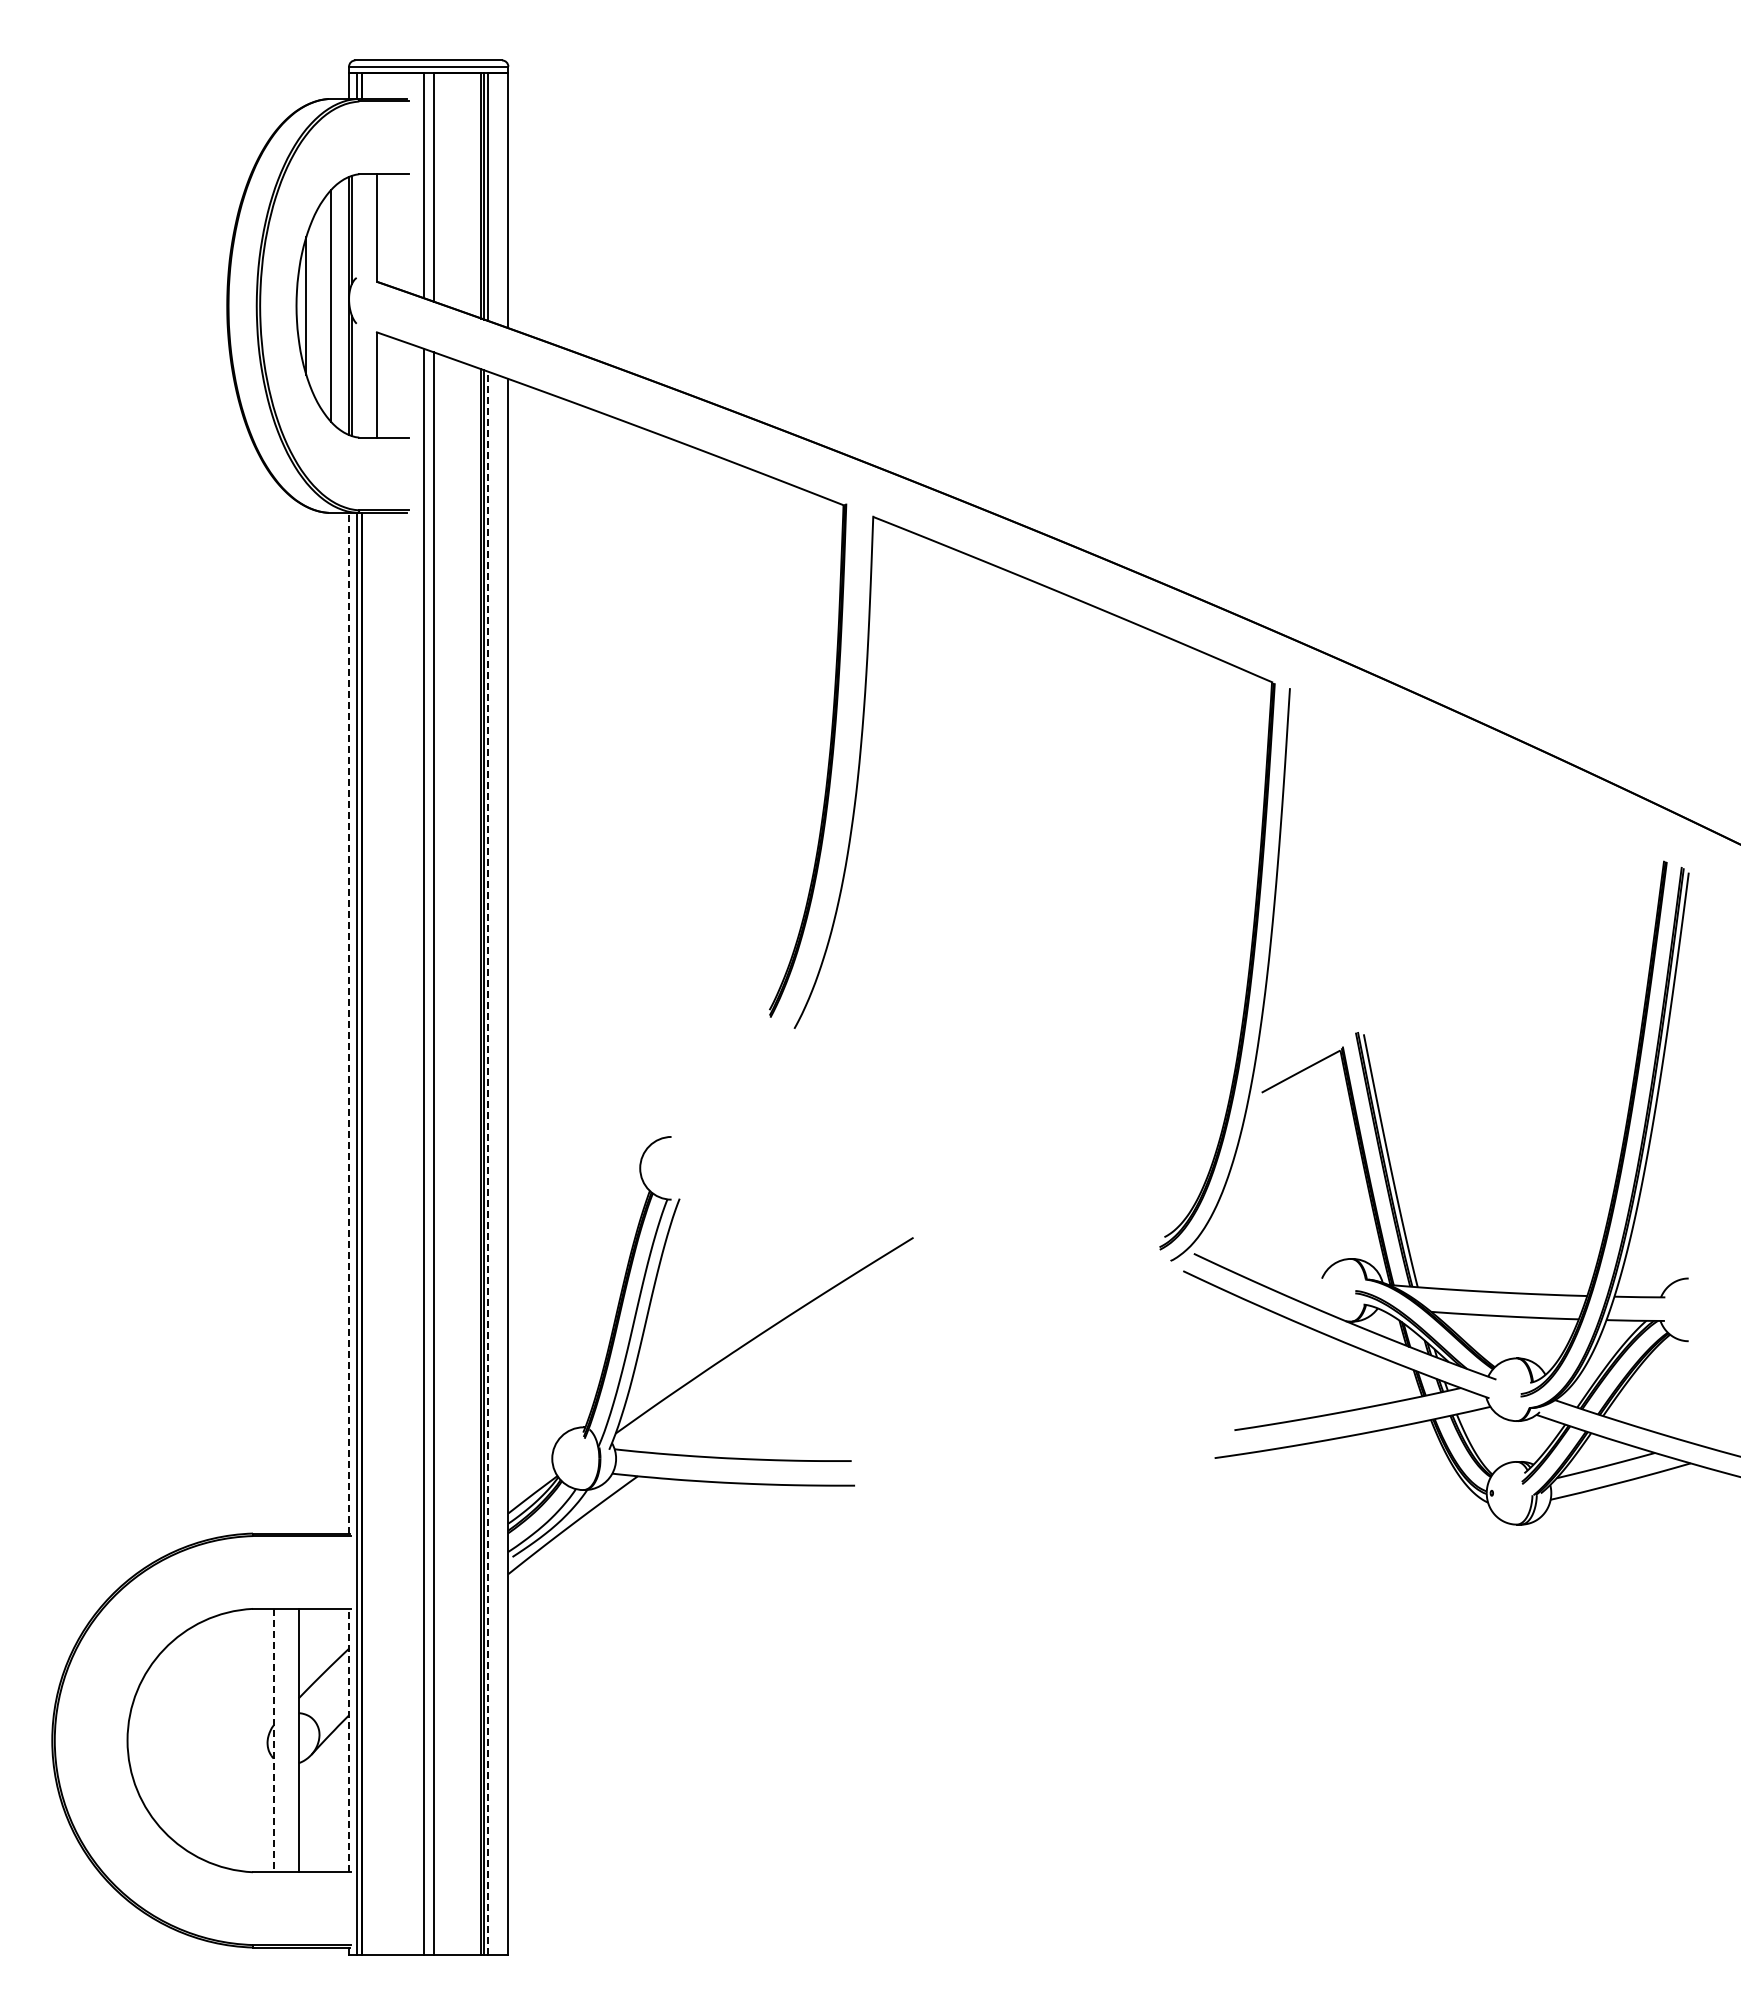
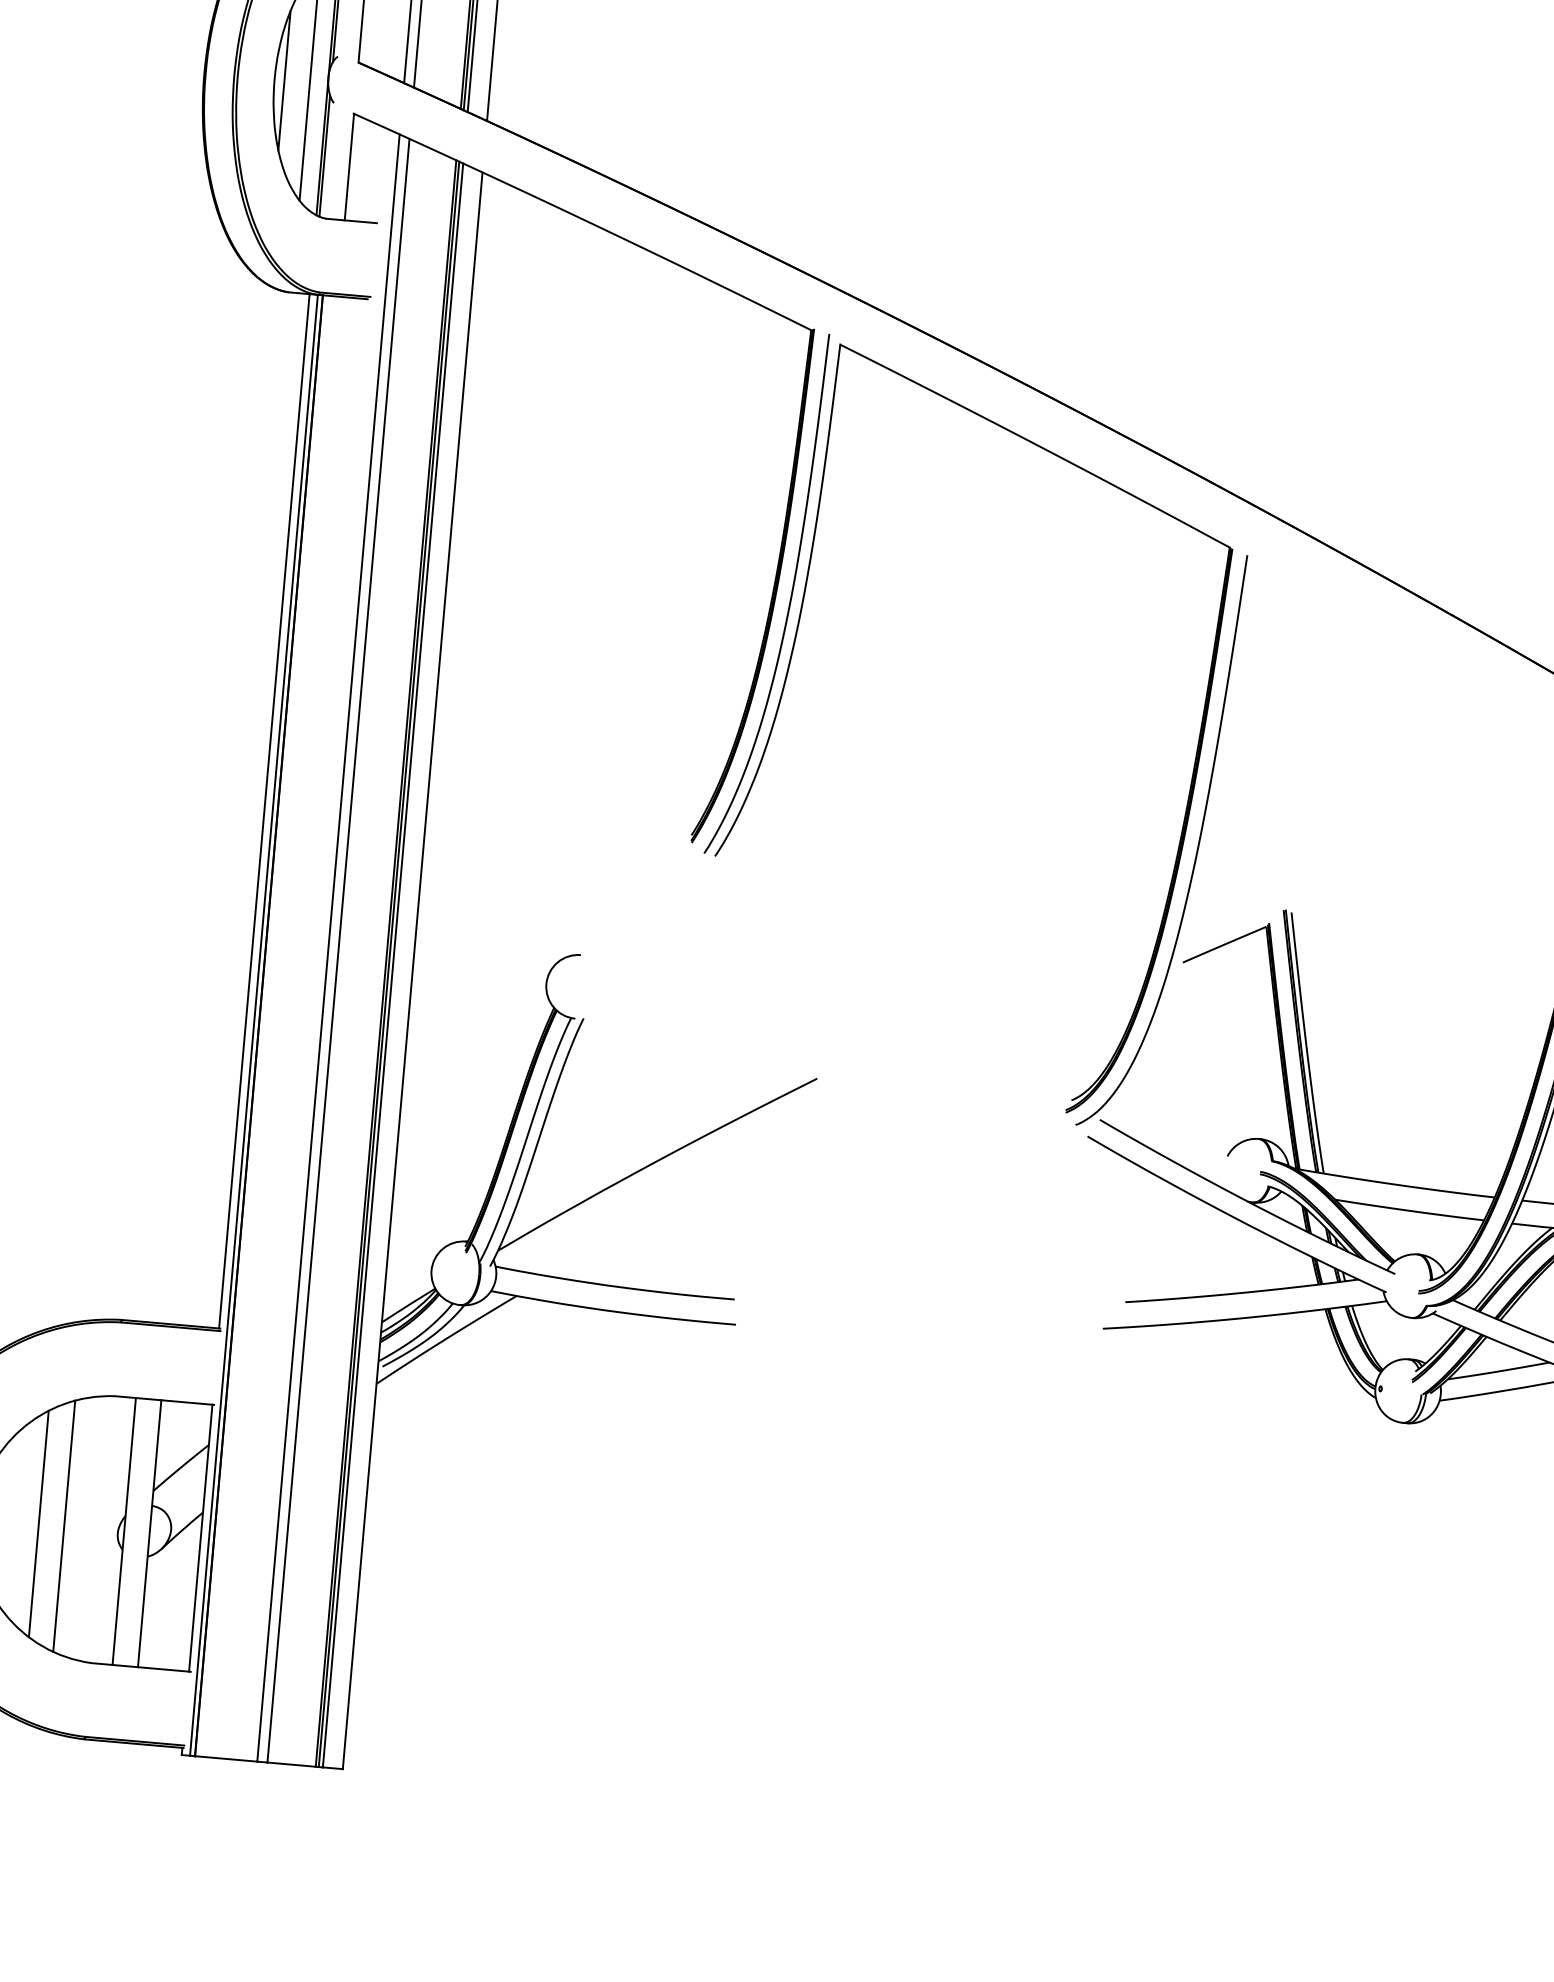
curve: (845, 770) -> (789, 599), added
line: (349, 1022) -> (264, 810), dashed -> solid
line: (488, 1162) -> (393, 964), dashed -> solid
line: (189, 1740) -> (38, 1523), added
line: (214, 1740) -> (64, 1526), added
line: (273, 1740) -> (124, 1531), dashed -> solid
line: (349, 1740) -> (201, 1538), dashed -> solid

